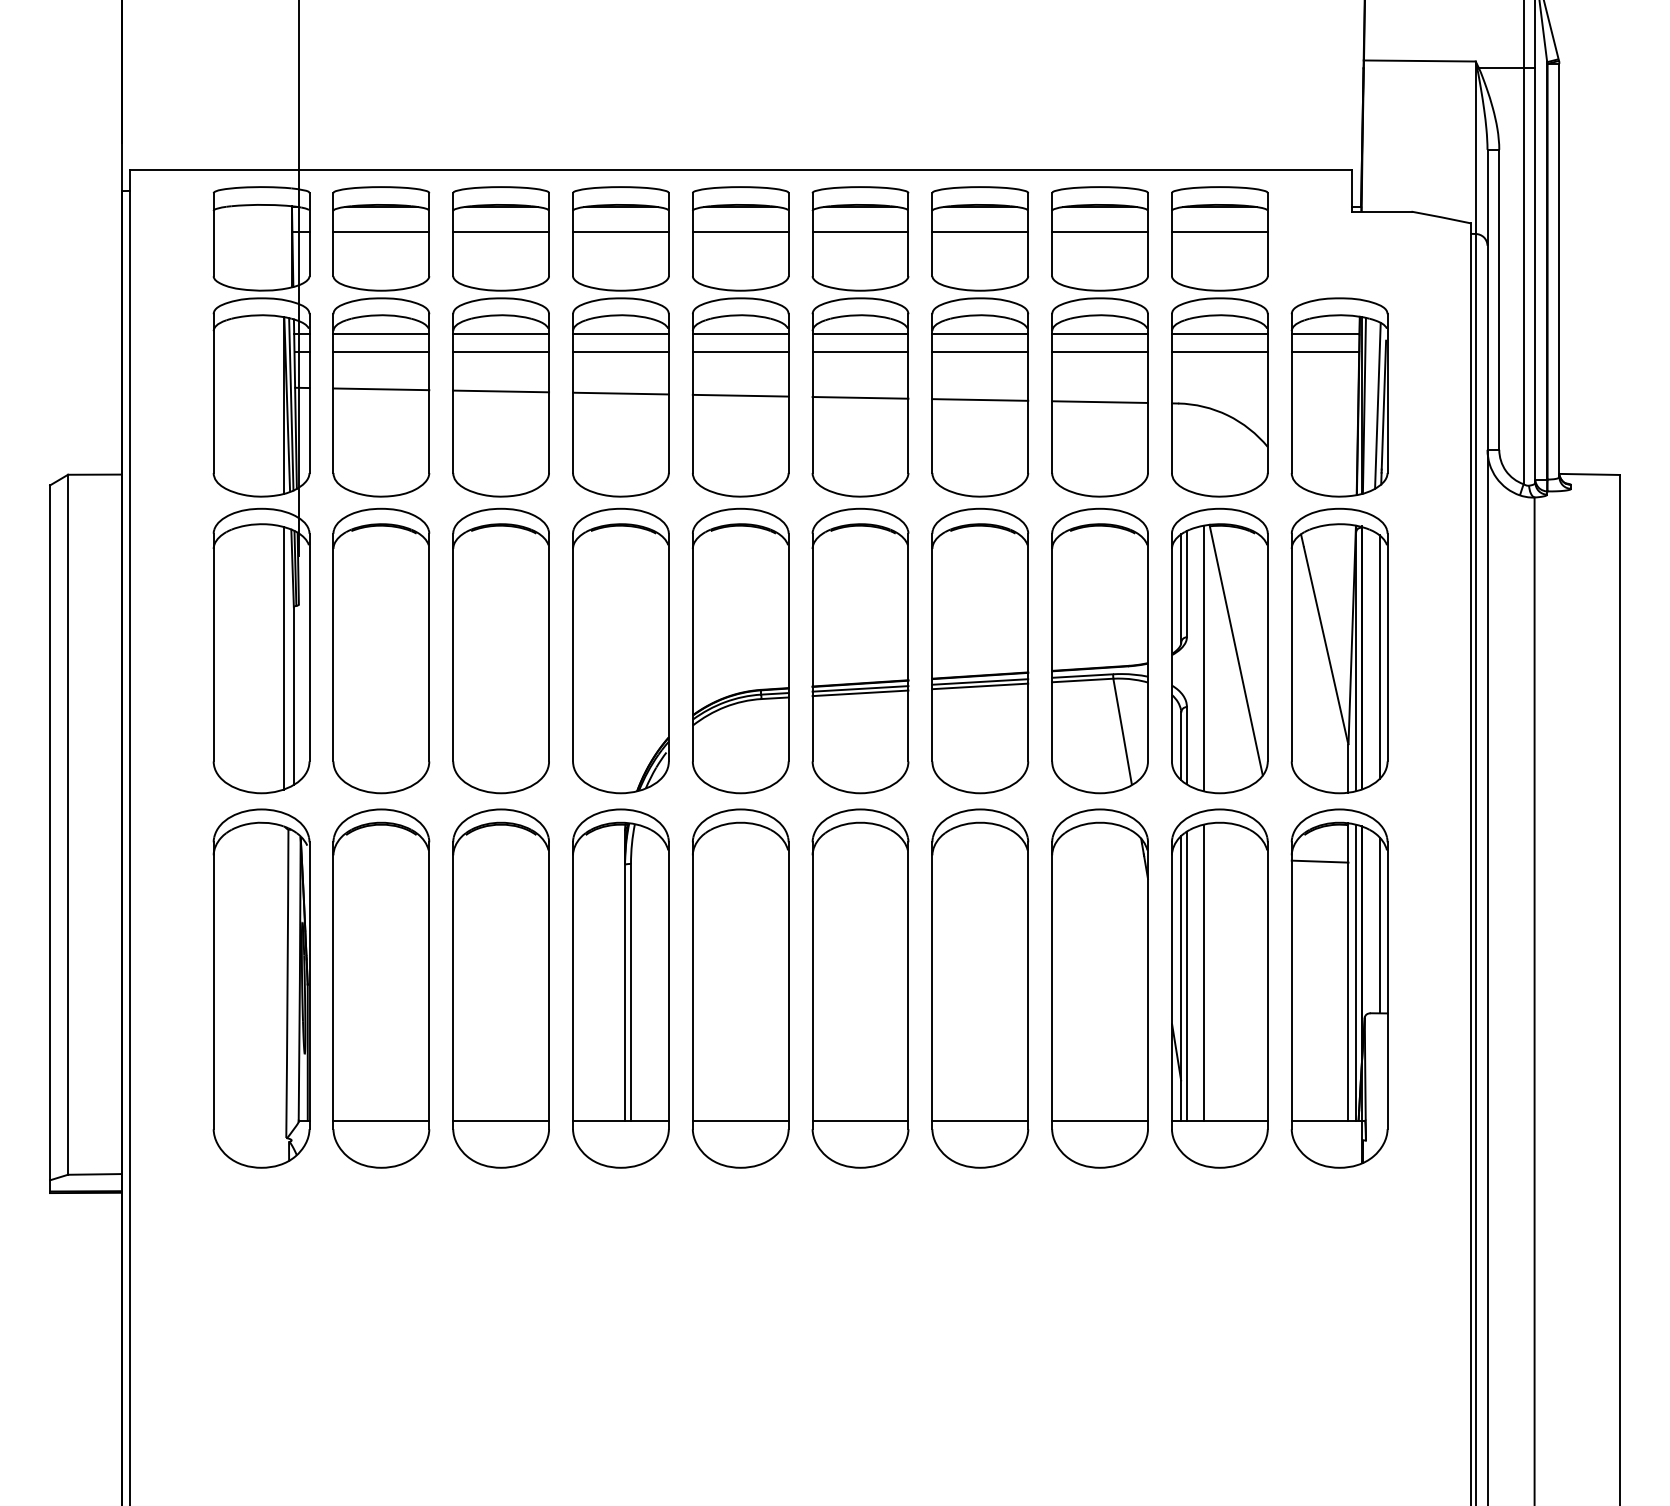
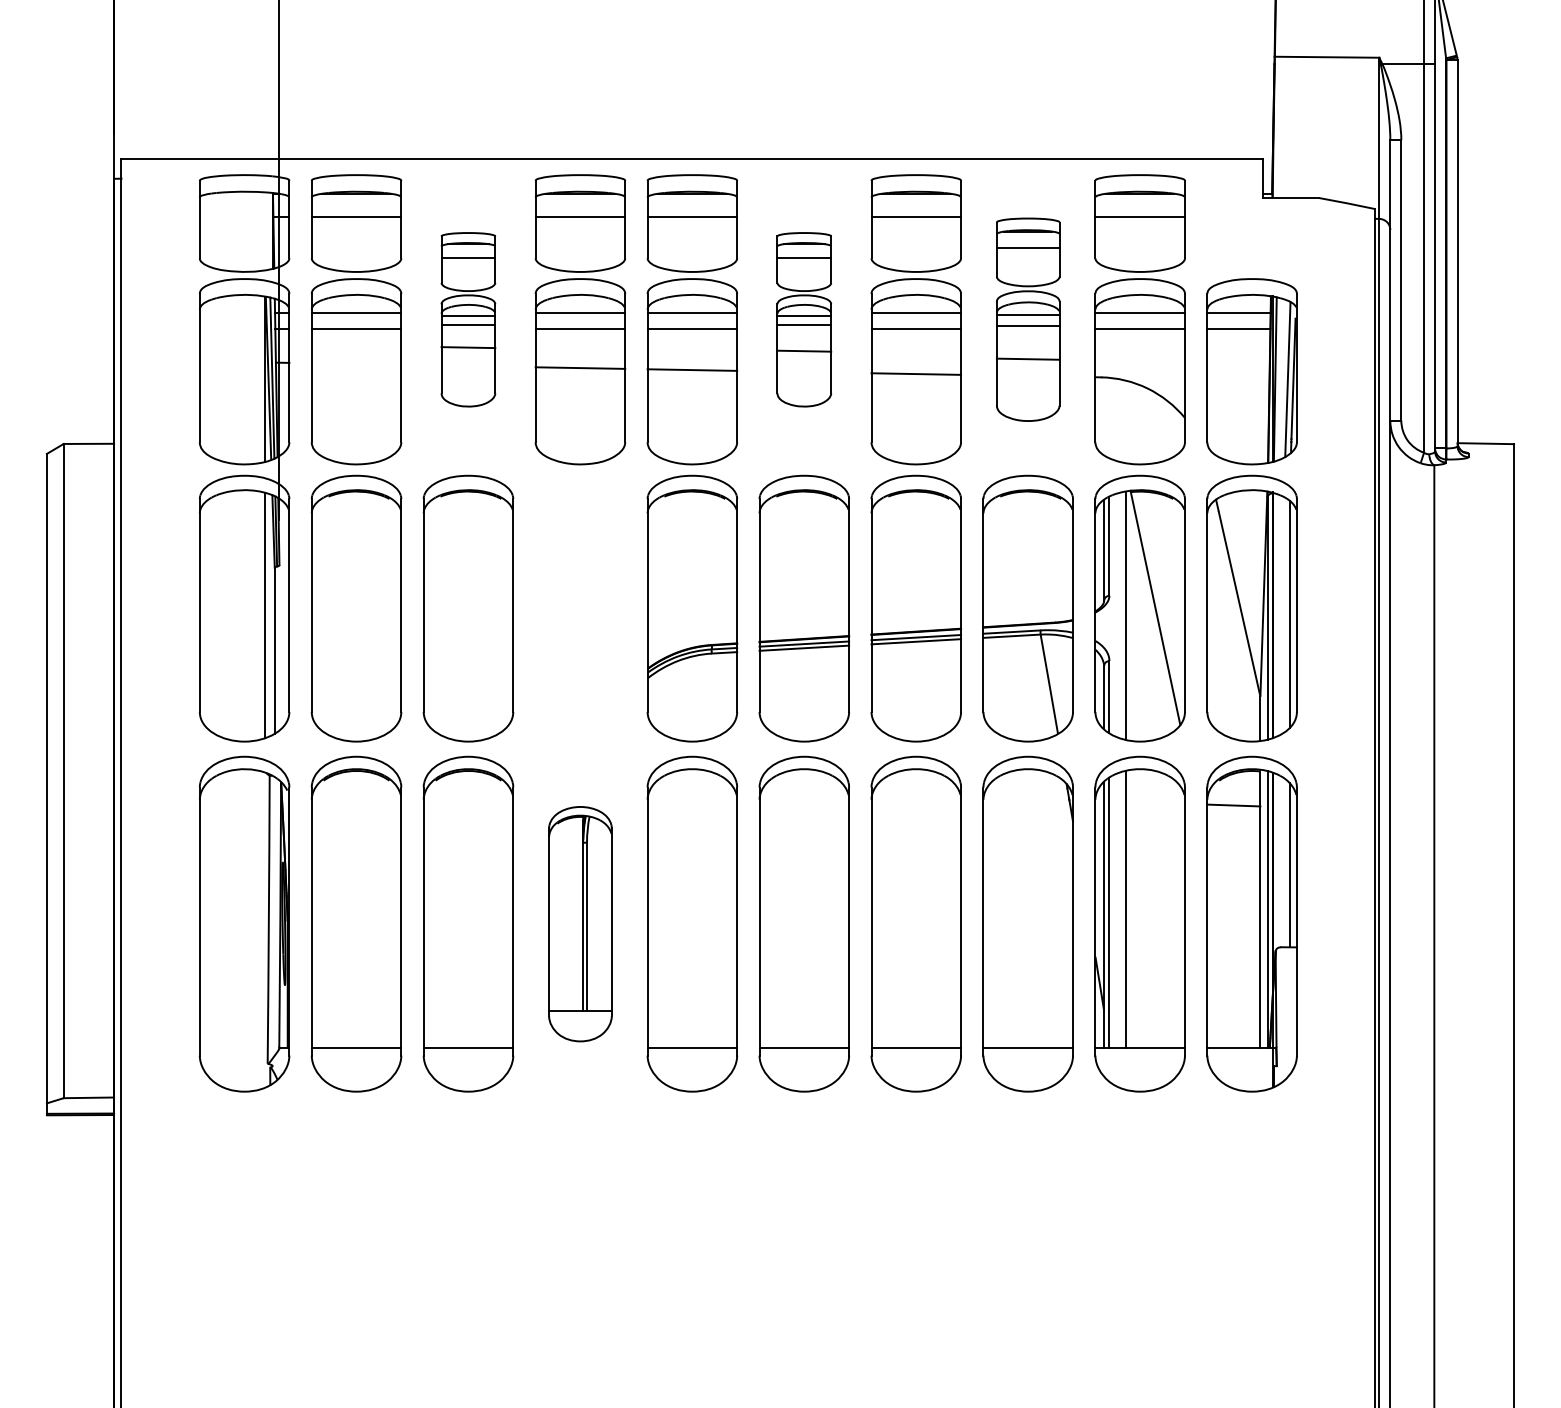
part: (500, 341) -> (467, 319), size x0.6
part: (860, 341) -> (804, 319), size x0.6
part: (1099, 341) -> (1027, 319), size x0.7
line: (381, 389) -> (356, 364), removed
part: (620, 650) -> (580, 608), removed
part: (620, 988) -> (580, 924), size x0.7

